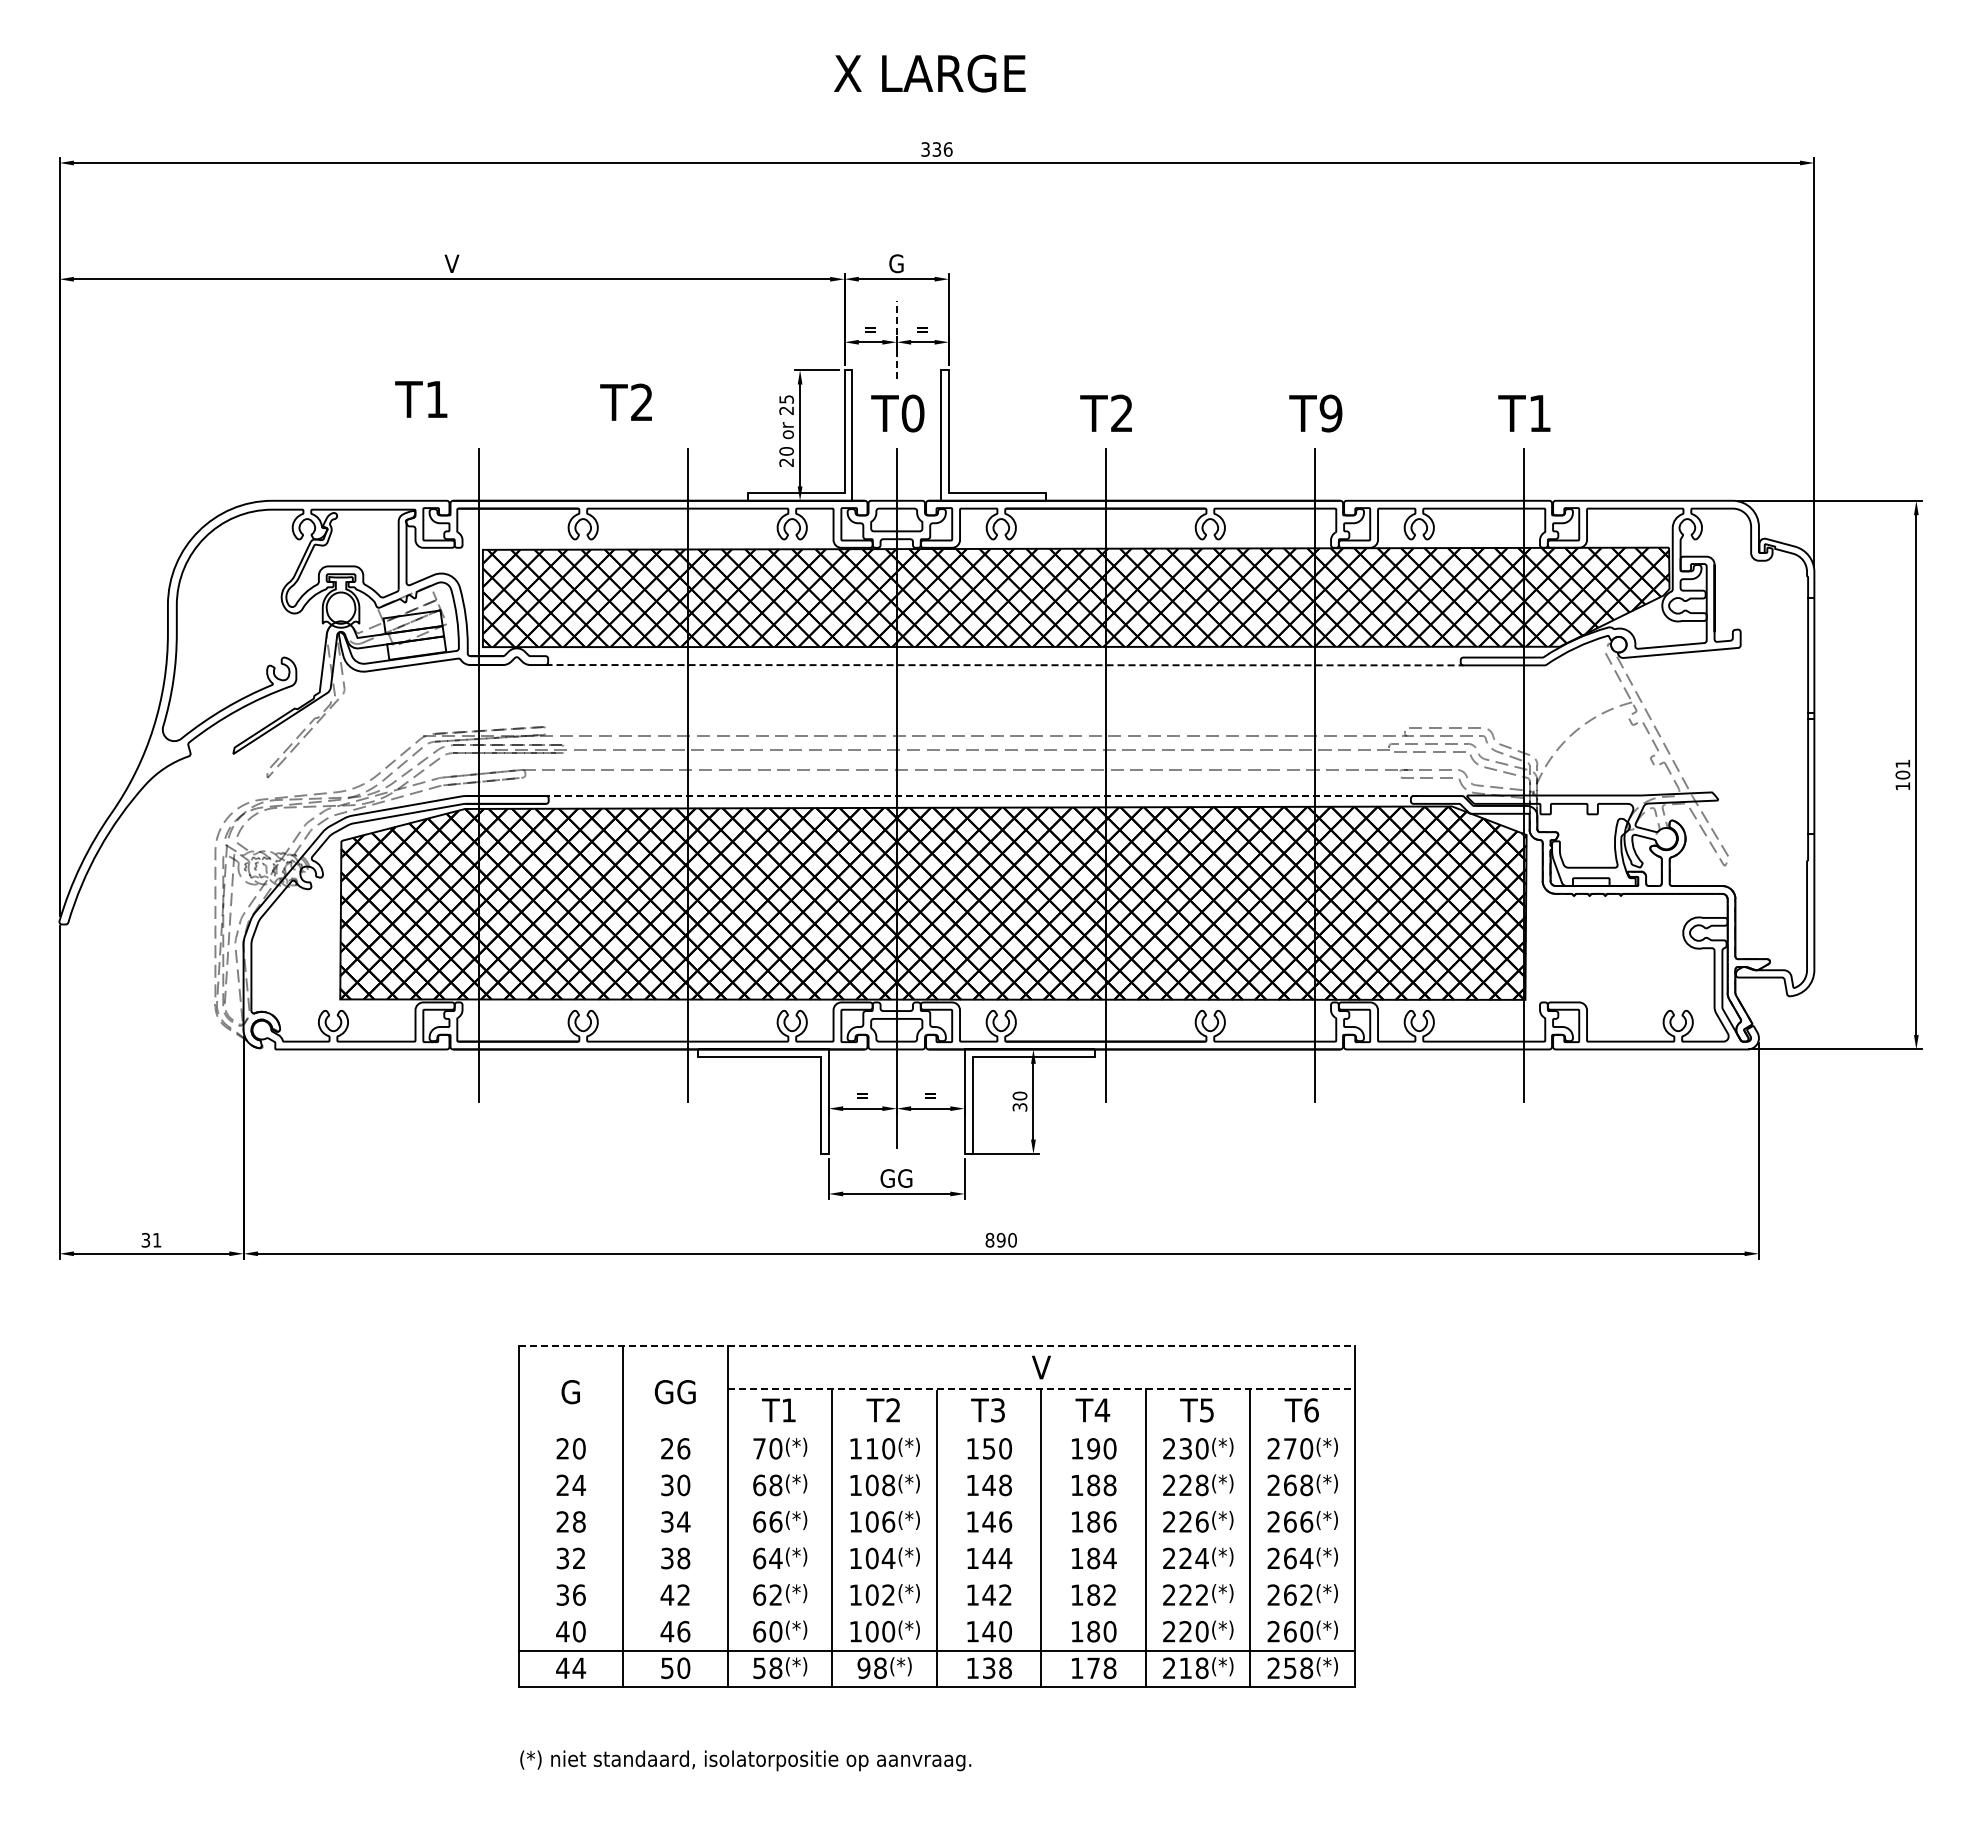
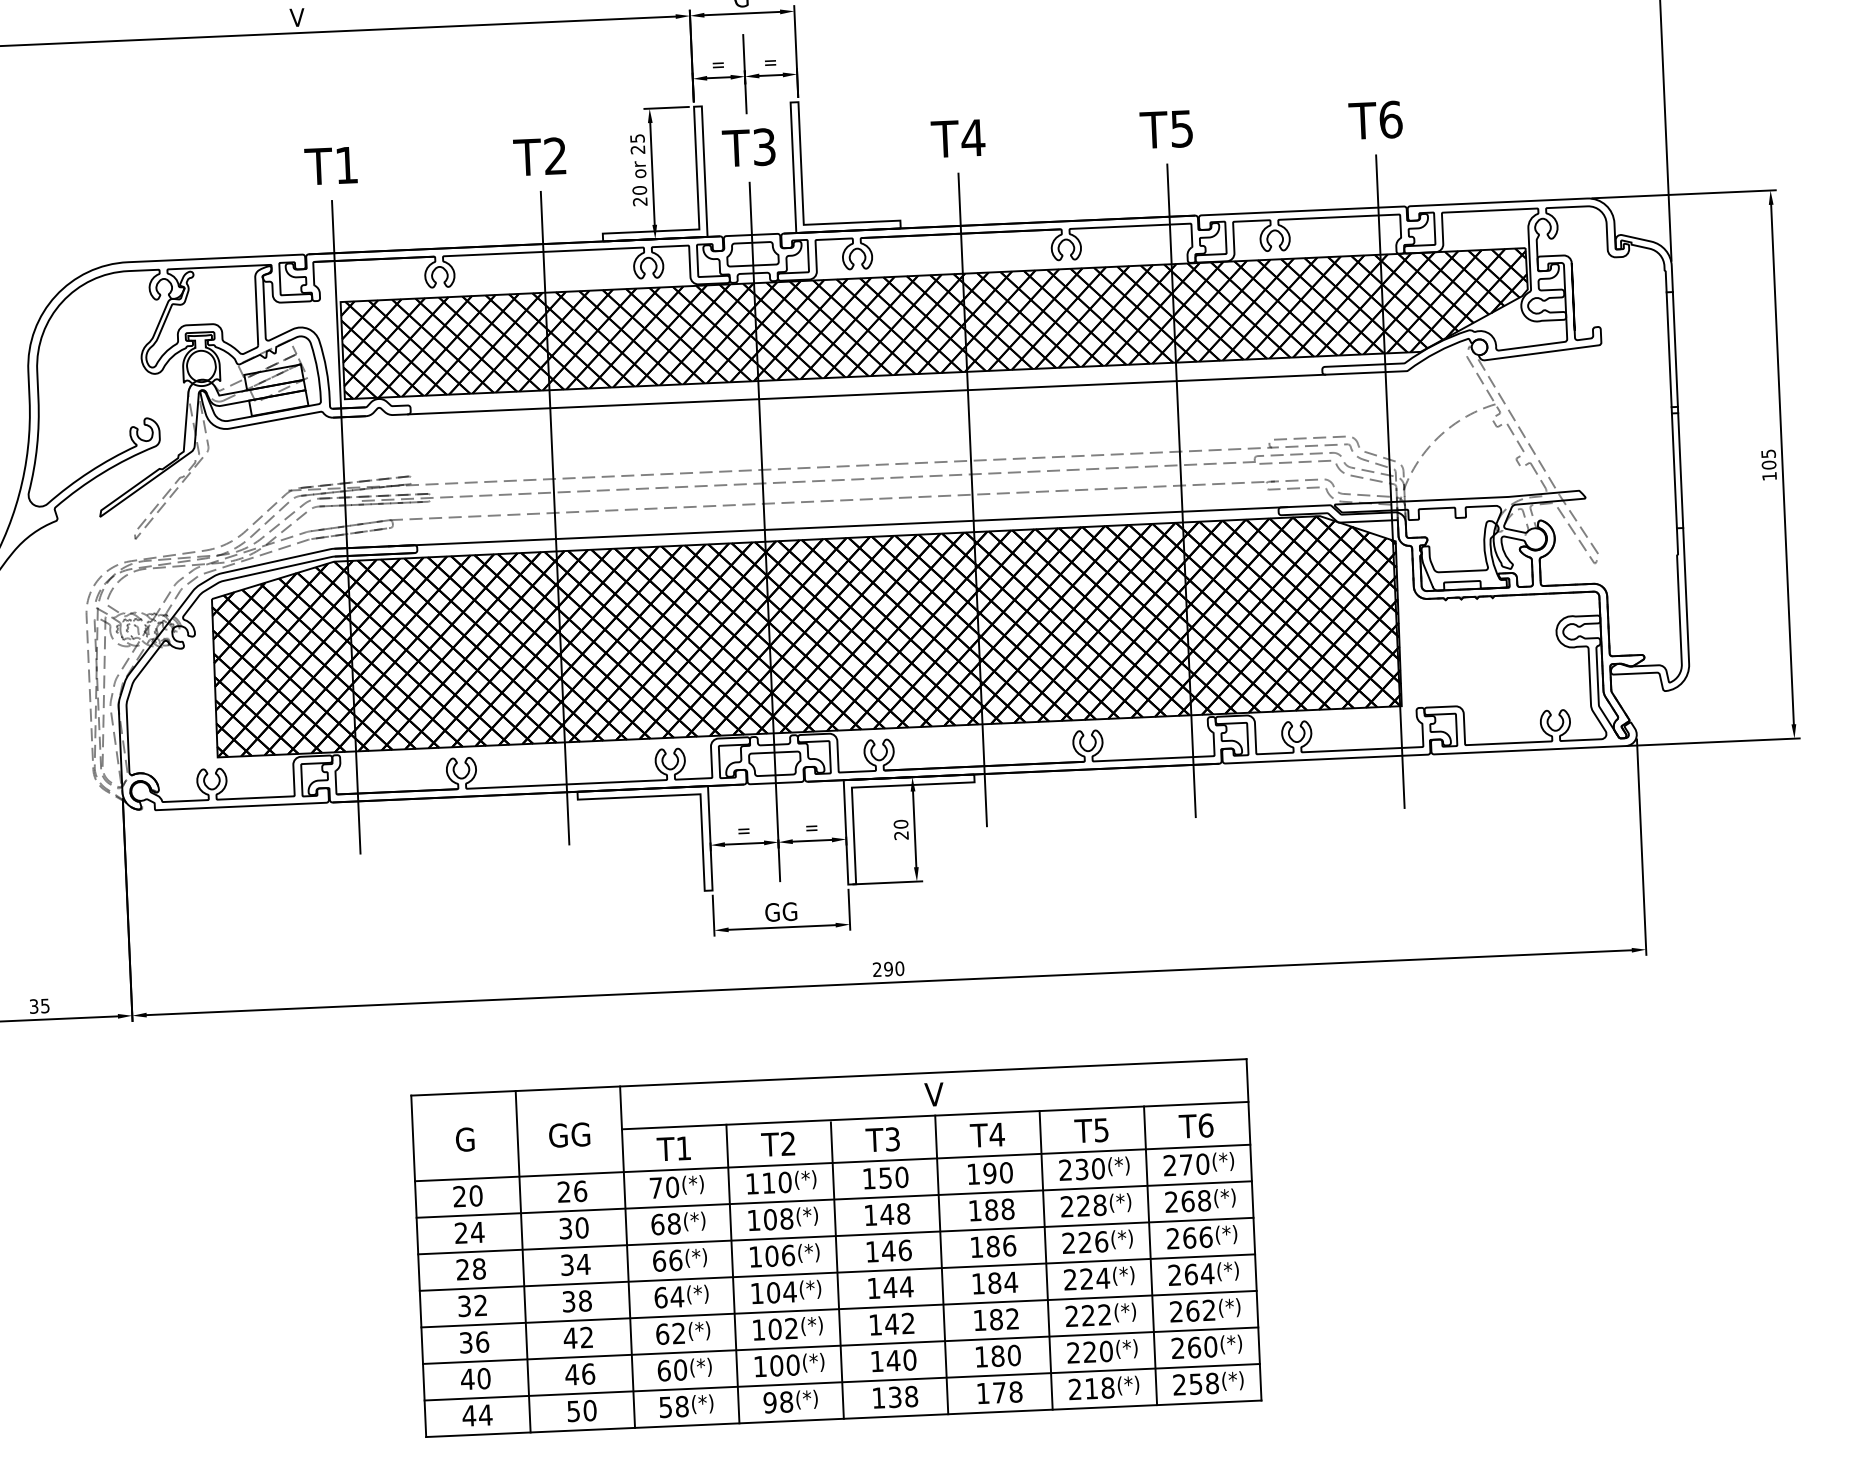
line: (896, 339) -> (744, 73), dashed -> solid
text: (421, 399) -> (331, 165), moved
text: (625, 401) -> (539, 155), moved
text: (1121, 412) -> (972, 136), T2 -> T4
text: (912, 413) -> (763, 147), T0 -> T3
text: (1330, 413) -> (1181, 128), T9 -> T5
text: (1540, 413) -> (1391, 119), T1 -> T6
line: (1004, 665) -> (866, 394), dashed -> solid
text: (1902, 763) -> (1768, 453), 101 -> 105
line: (970, 796) -> (838, 527), dashed -> solid
text: (1020, 1107) -> (902, 835), 30 -> 20
text: (157, 1240) -> (45, 1006), 31 -> 35
text: (989, 1240) -> (876, 969), 890 -> 290
line: (937, 1345) -> (829, 1077), dashed -> solid
line: (1041, 1388) -> (935, 1115), dashed -> solid
line: (936, 1431) -> (832, 1163), added
line: (936, 1468) -> (833, 1200), added
line: (936, 1504) -> (835, 1236), added
line: (936, 1541) -> (837, 1272), added
line: (936, 1577) -> (838, 1308), added
line: (936, 1614) -> (840, 1345), added

